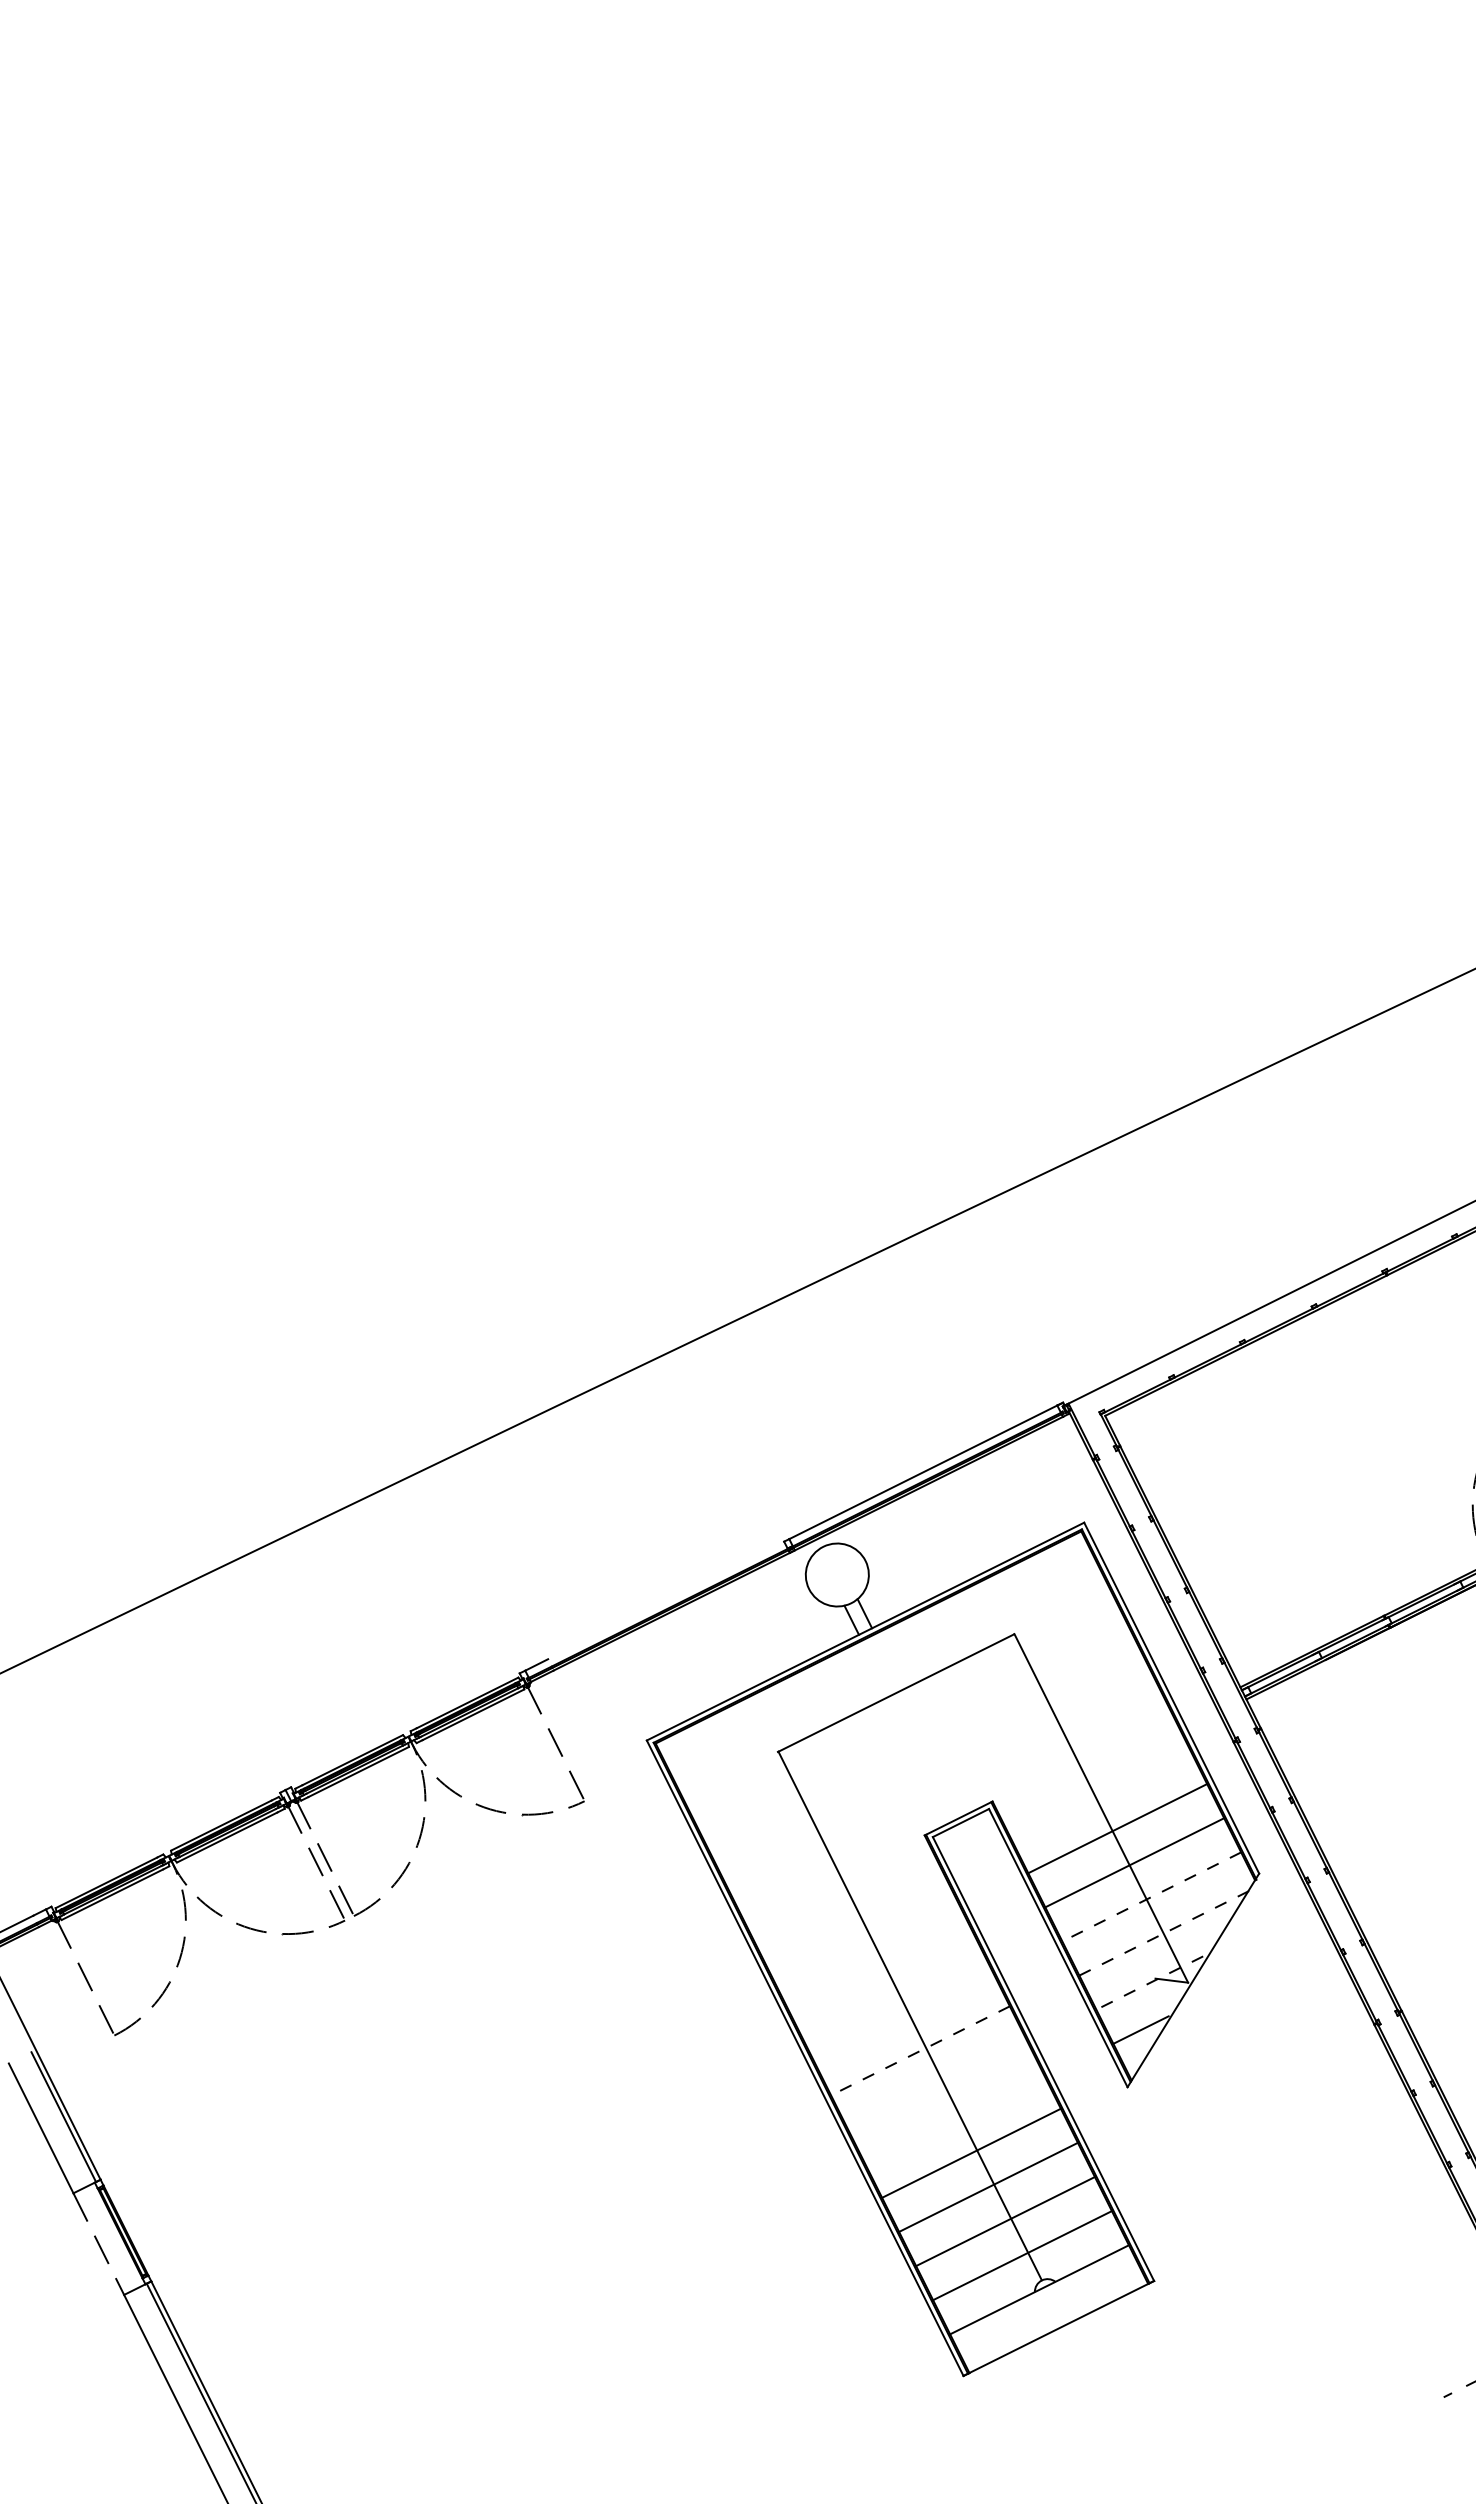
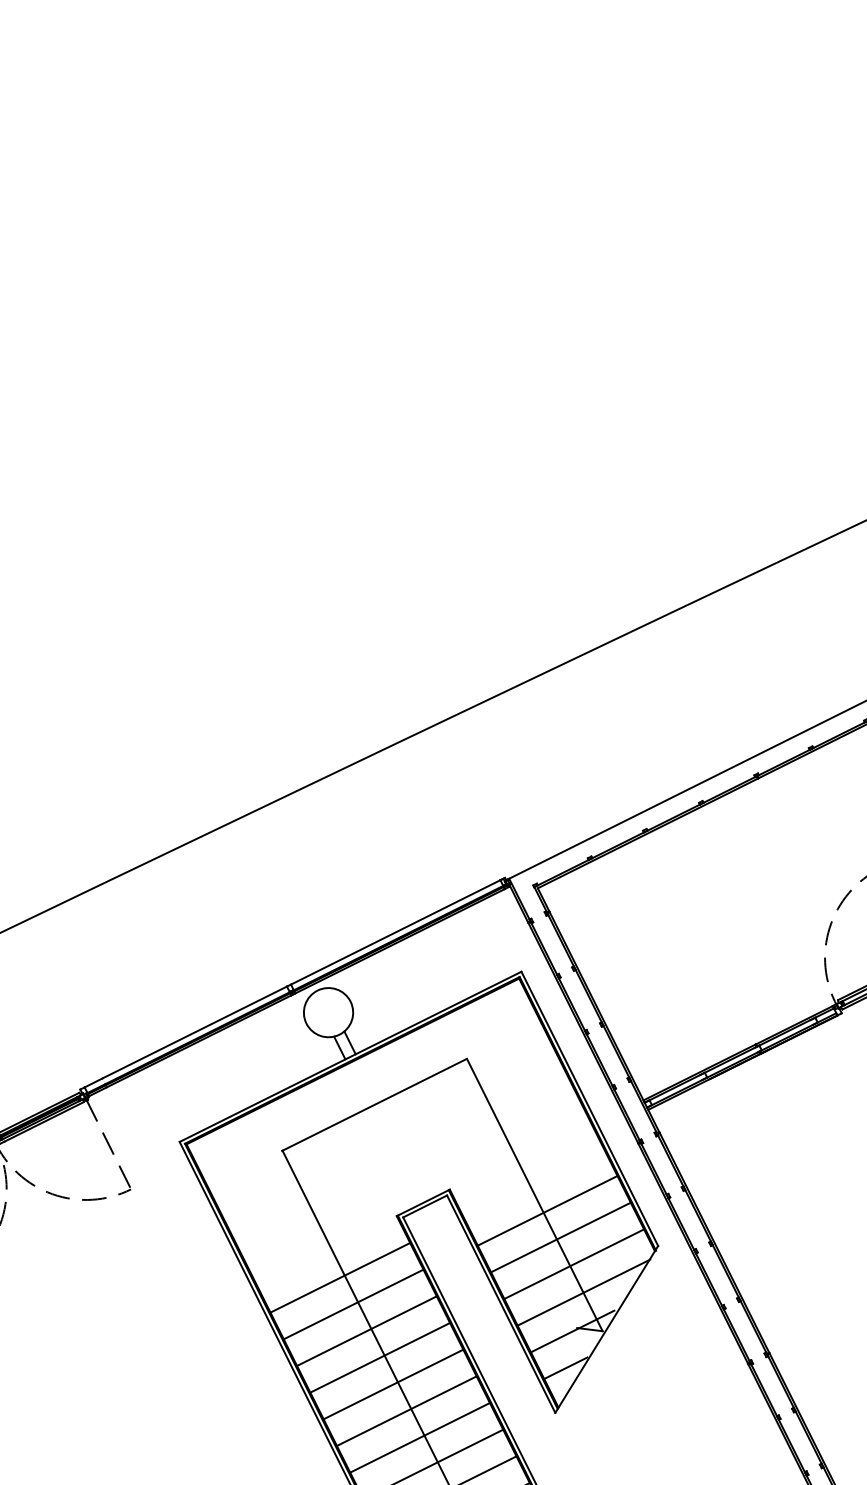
line: (666, 1600) -> (195, 1032), added
line: (1151, 1896) -> (574, 1263), dashed -> solid
line: (852, 1913) -> (340, 1277), added
line: (1164, 1933) -> (584, 1292), dashed -> solid
line: (869, 1948) -> (353, 1304), added
line: (886, 1982) -> (366, 1331), added
line: (1149, 1983) -> (572, 1331), dashed -> solid
line: (903, 2016) -> (380, 1357), added
line: (920, 2050) -> (393, 1384), dashed -> solid
line: (937, 2084) -> (406, 1410), added
line: (954, 2118) -> (420, 1437), added

